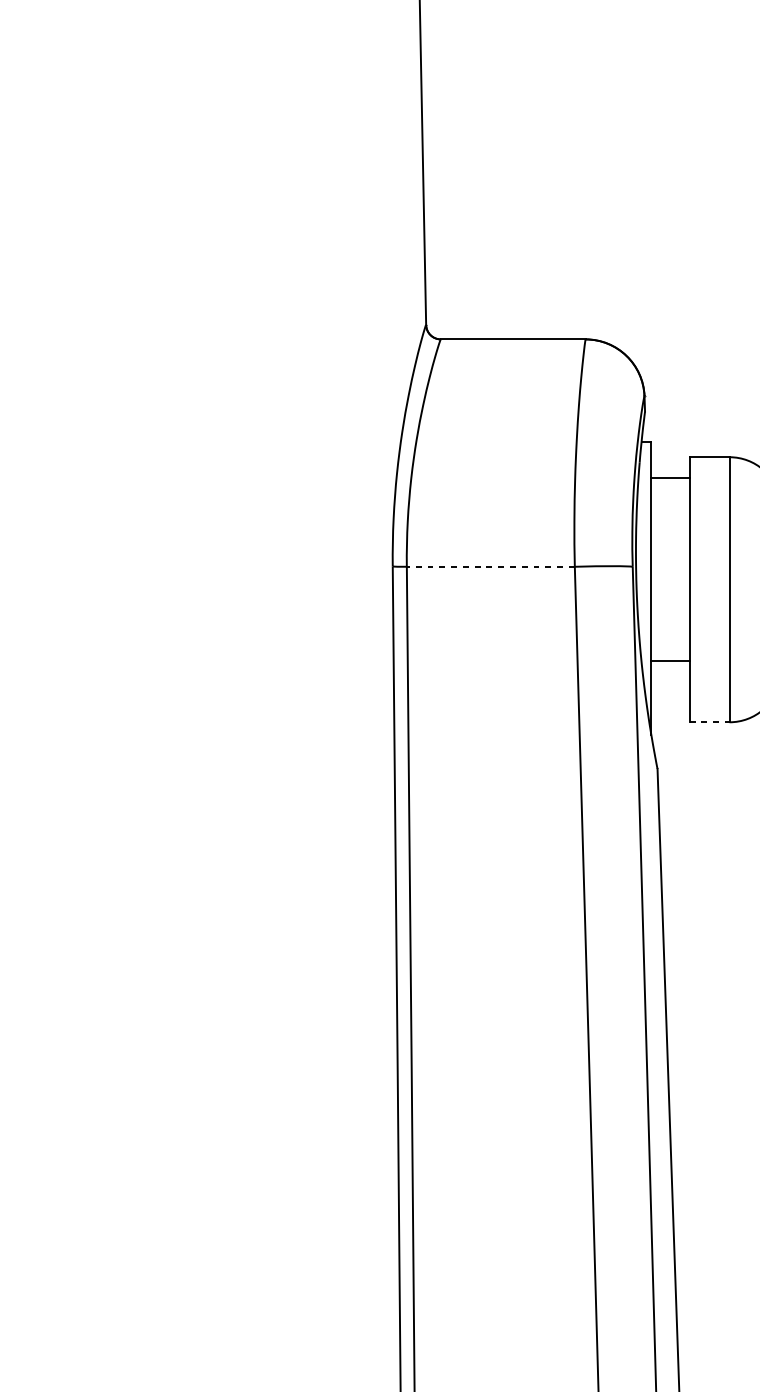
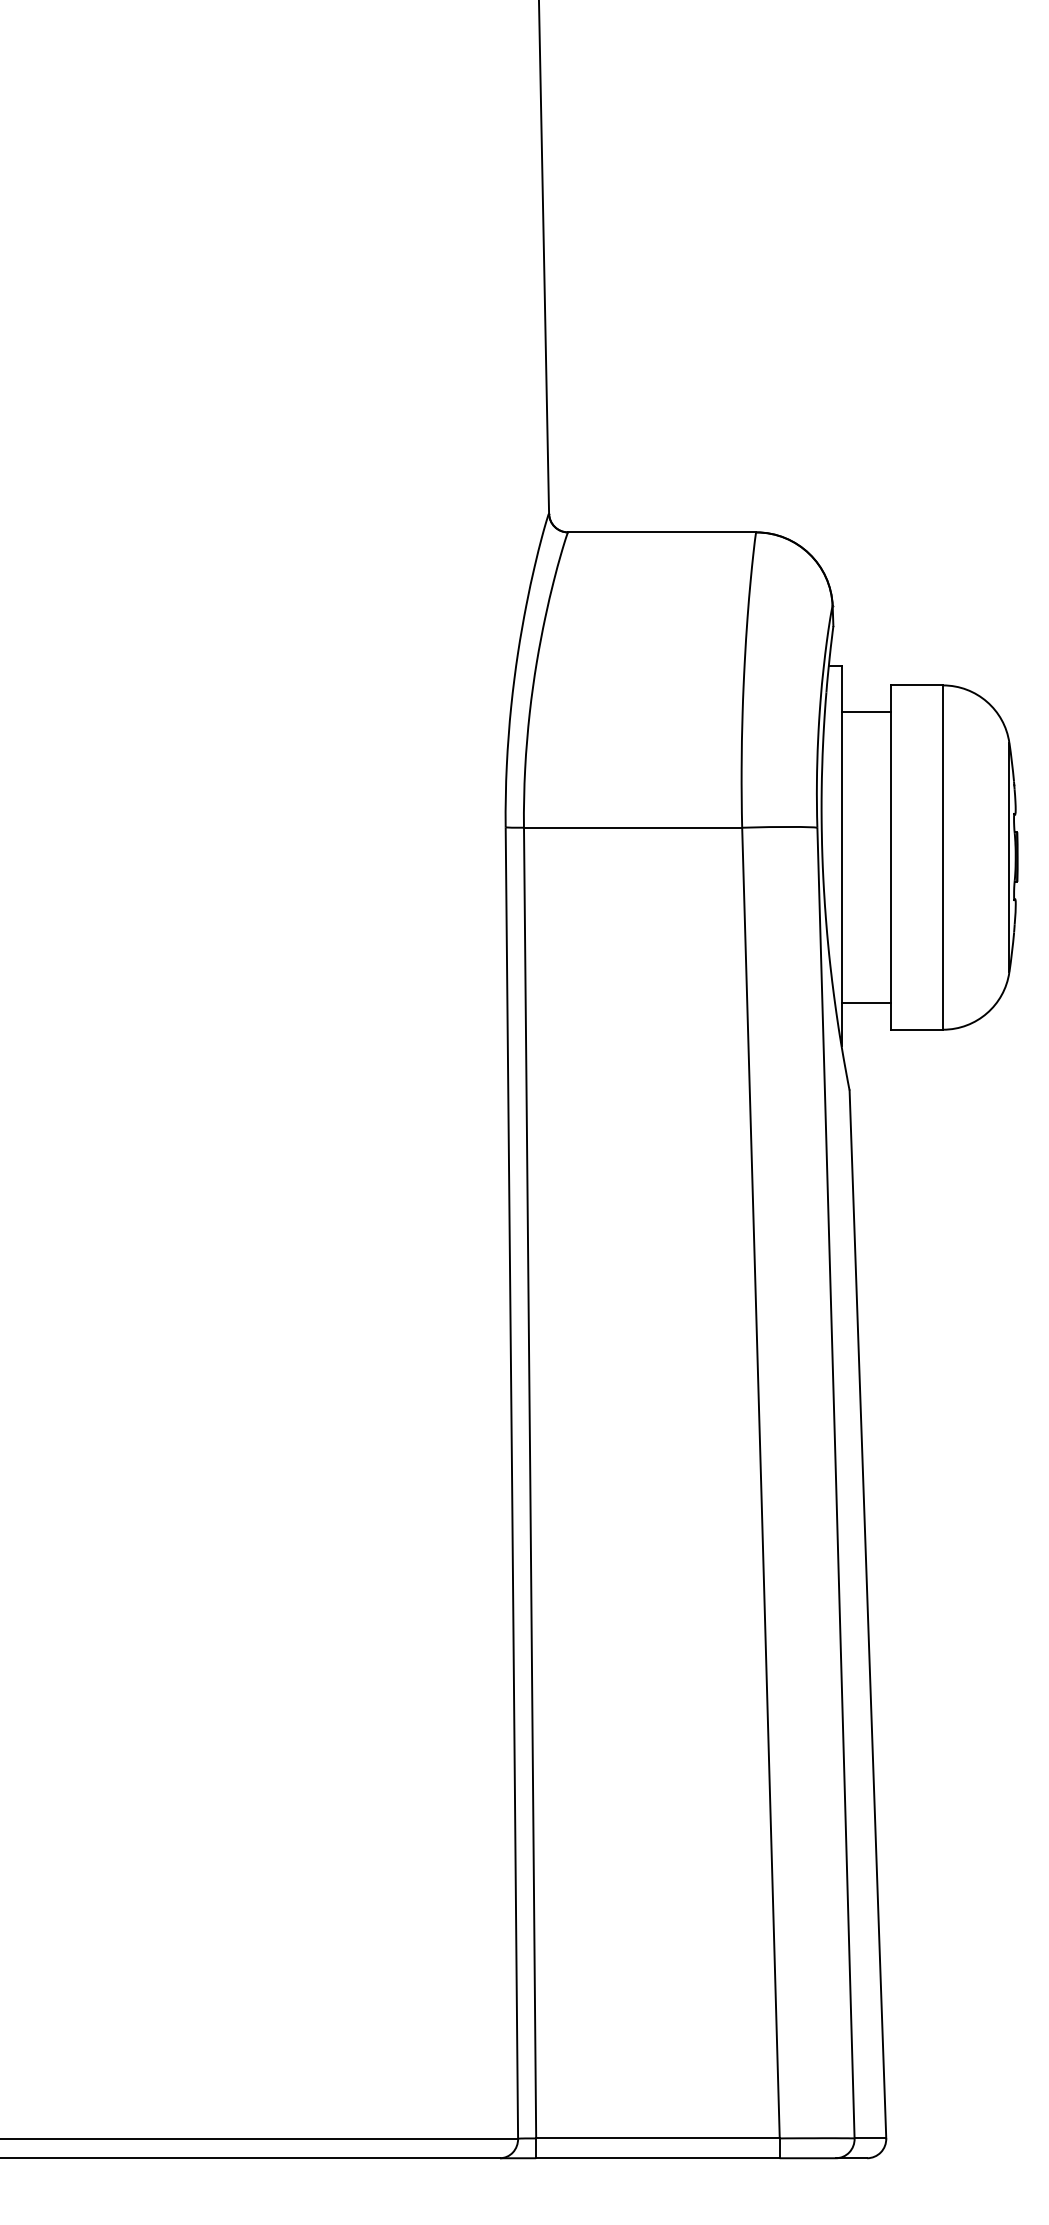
line: (490, 566) -> (632, 827), dashed -> solid
line: (670, 661) -> (866, 1002), moved
line: (709, 722) -> (917, 1029), dashed -> solid

